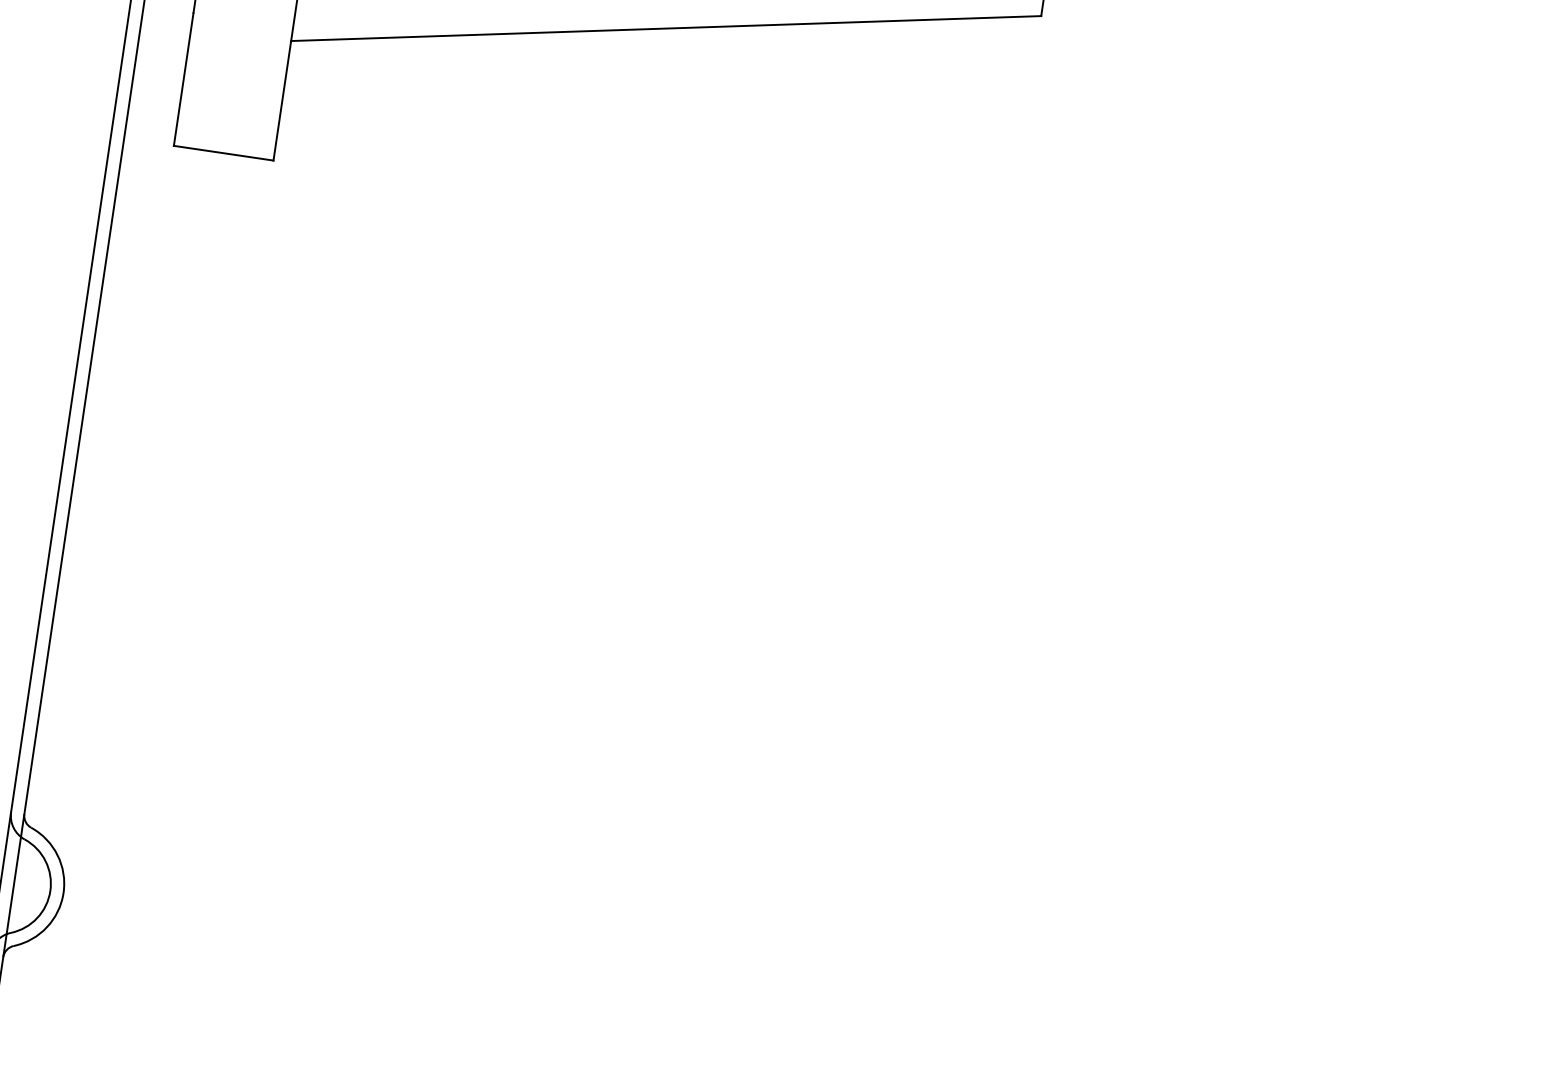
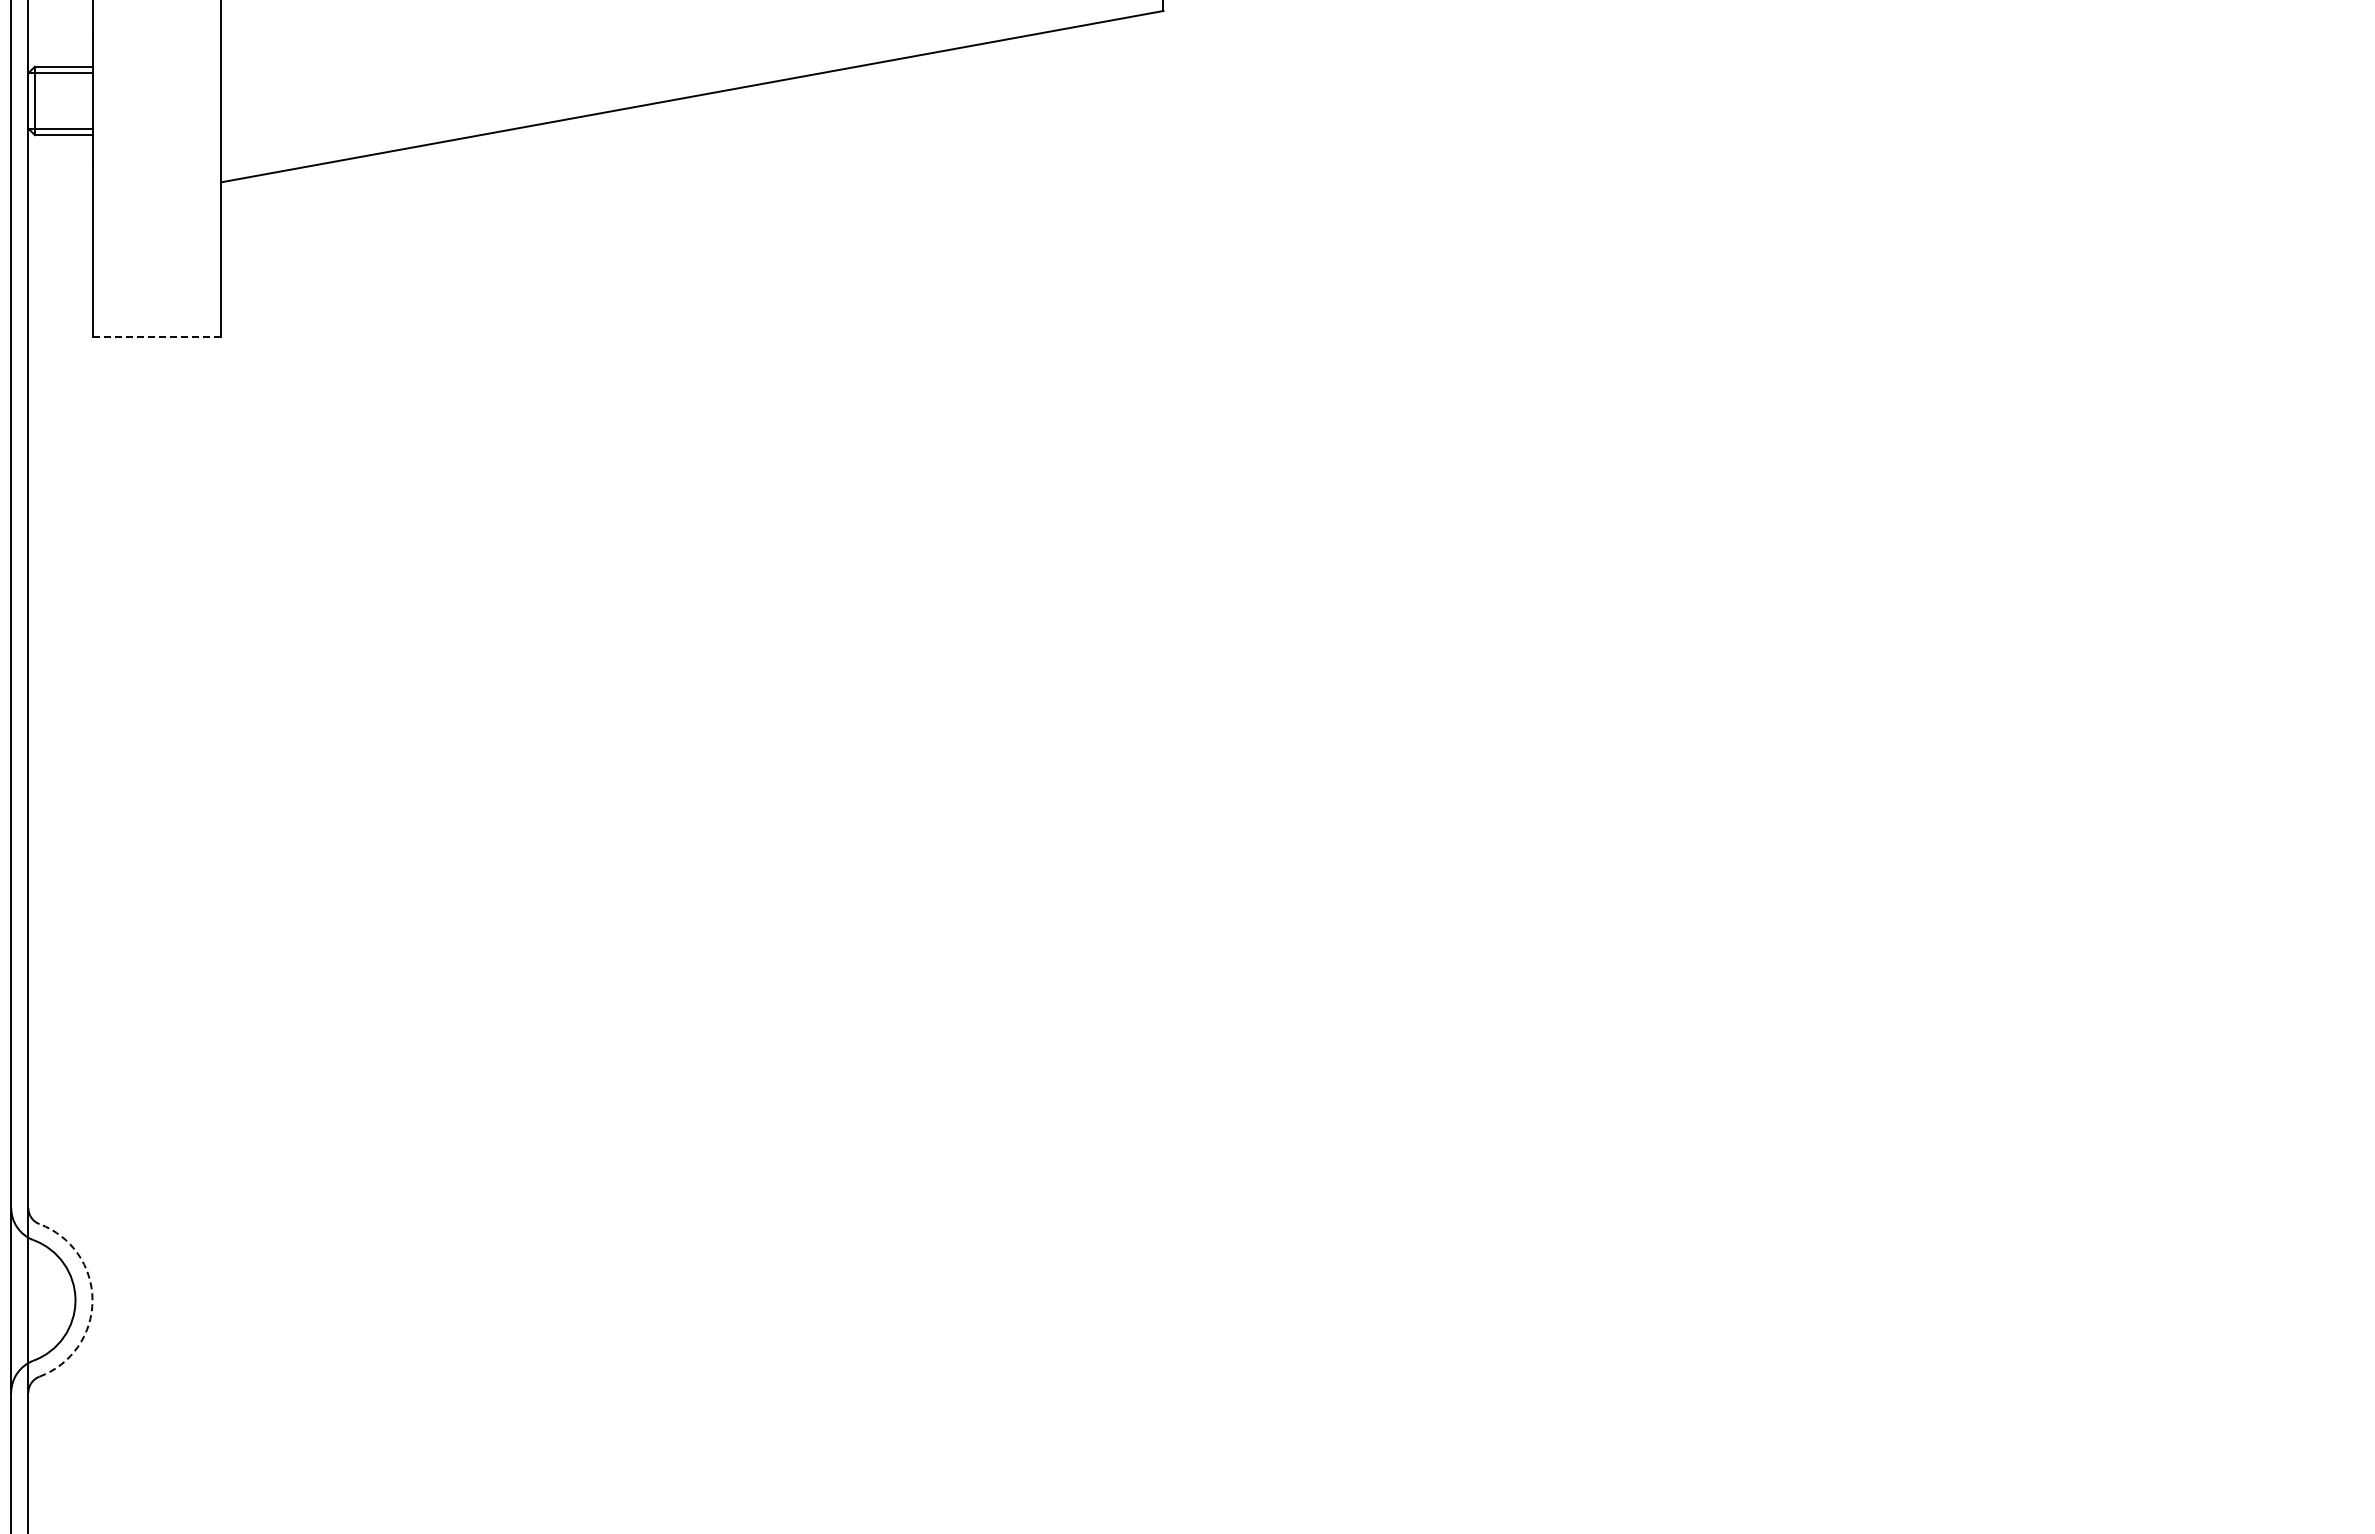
line: (224, 153) -> (157, 336), solid -> dashed
arc: (63, 893) -> (92, 1300), solid -> dashed

